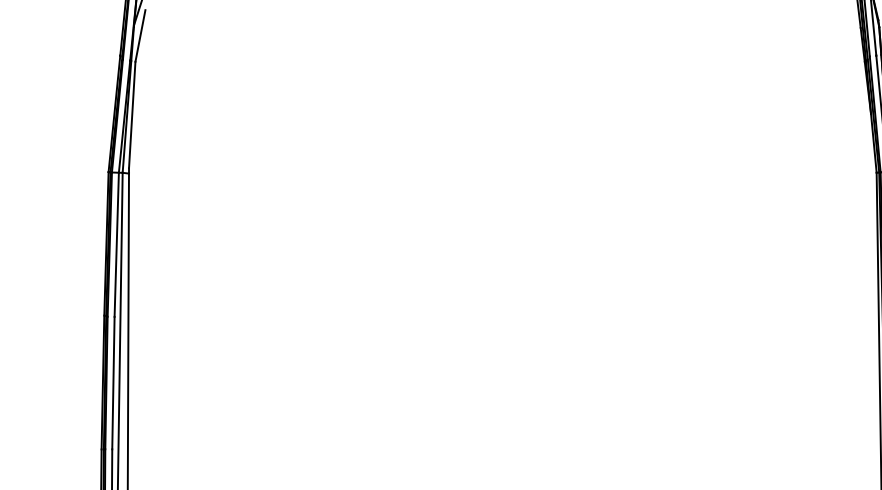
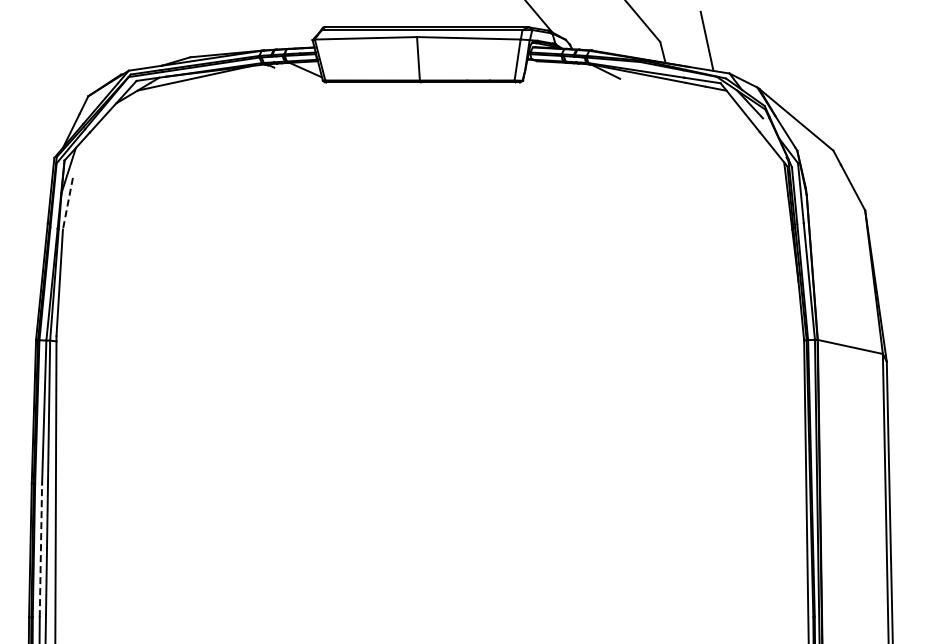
line: (140, 36) -> (67, 204), solid -> dashed
line: (113, 382) -> (40, 550), solid -> dashed

